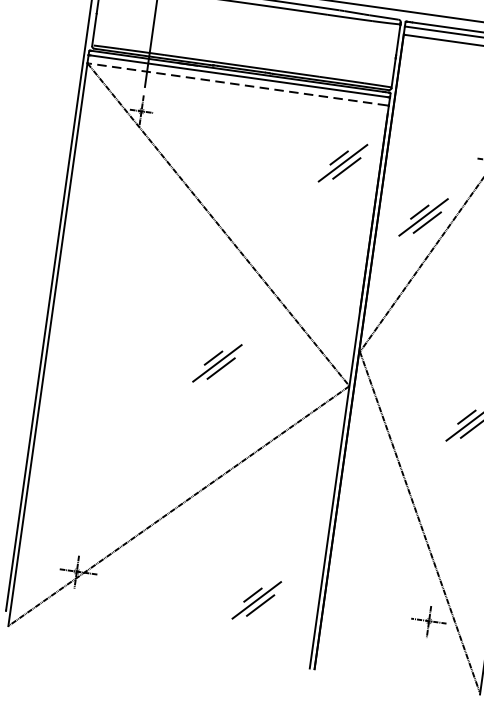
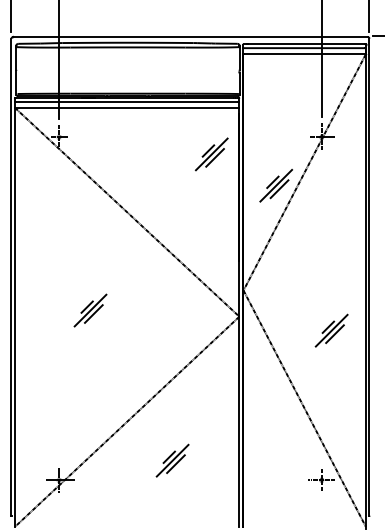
line: (238, 84) -> (127, 107), dashed -> solid
part: (217, 363) -> (90, 310), moved
part: (256, 600) -> (172, 460), moved

